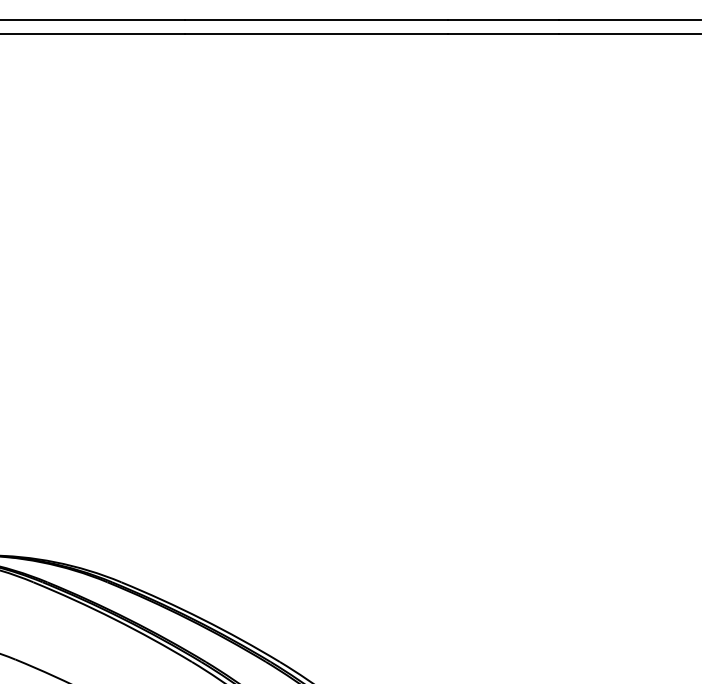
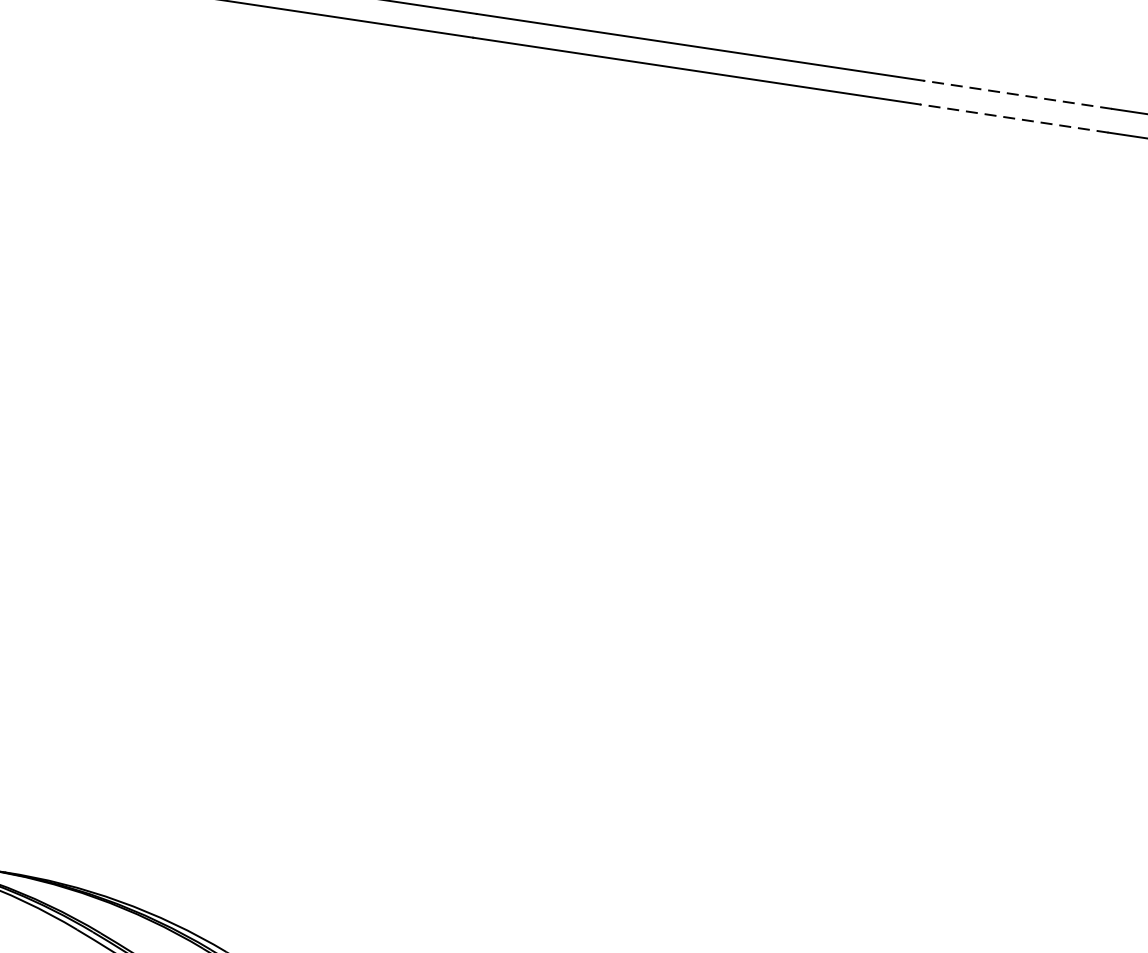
line: (503, 20) -> (1017, 95), solid -> dashed
line: (503, 34) -> (1013, 119), solid -> dashed

